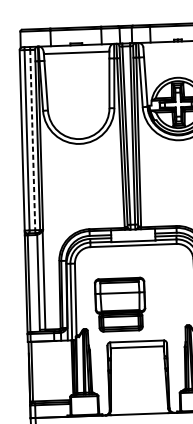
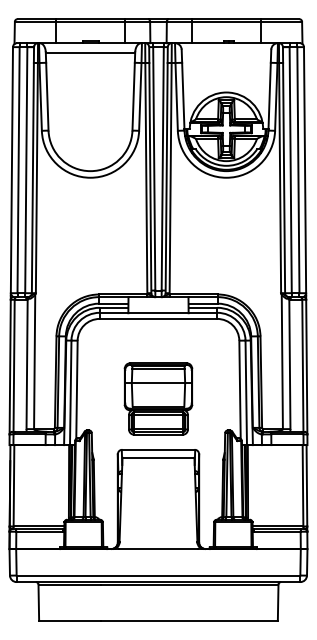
line: (32, 140) -> (26, 170), dashed -> solid
part: (120, 304) -> (158, 398), moved

